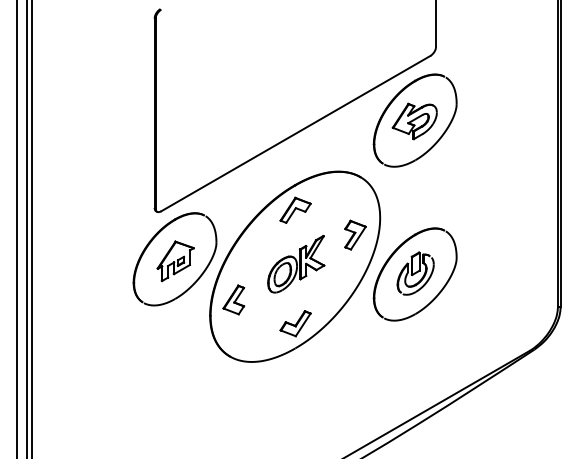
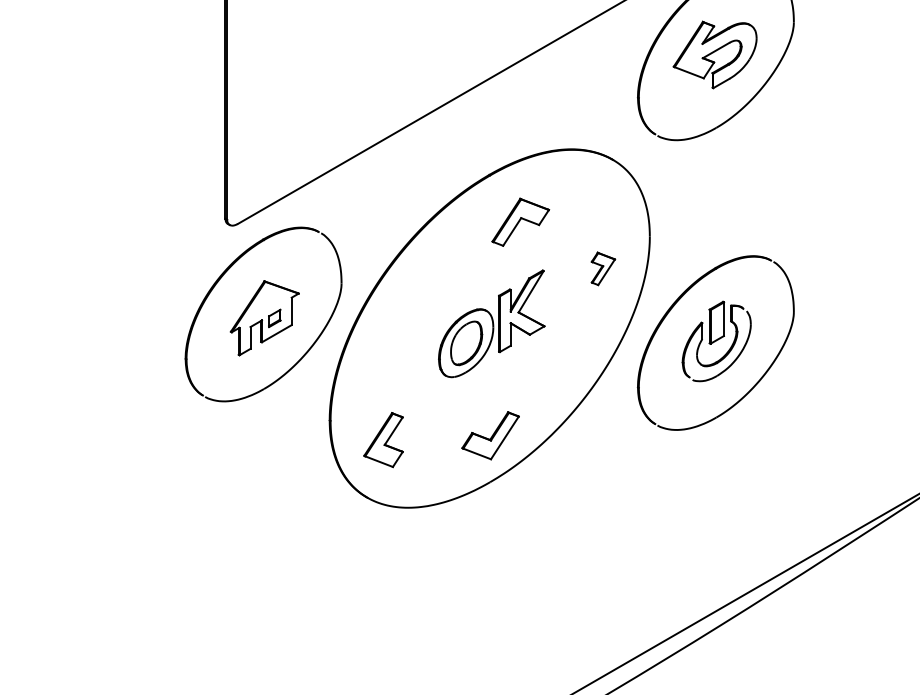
part: (295, 209) -> (520, 220), moved
part: (355, 234) -> (603, 267), size x0.6
part: (233, 299) -> (383, 439), moved

